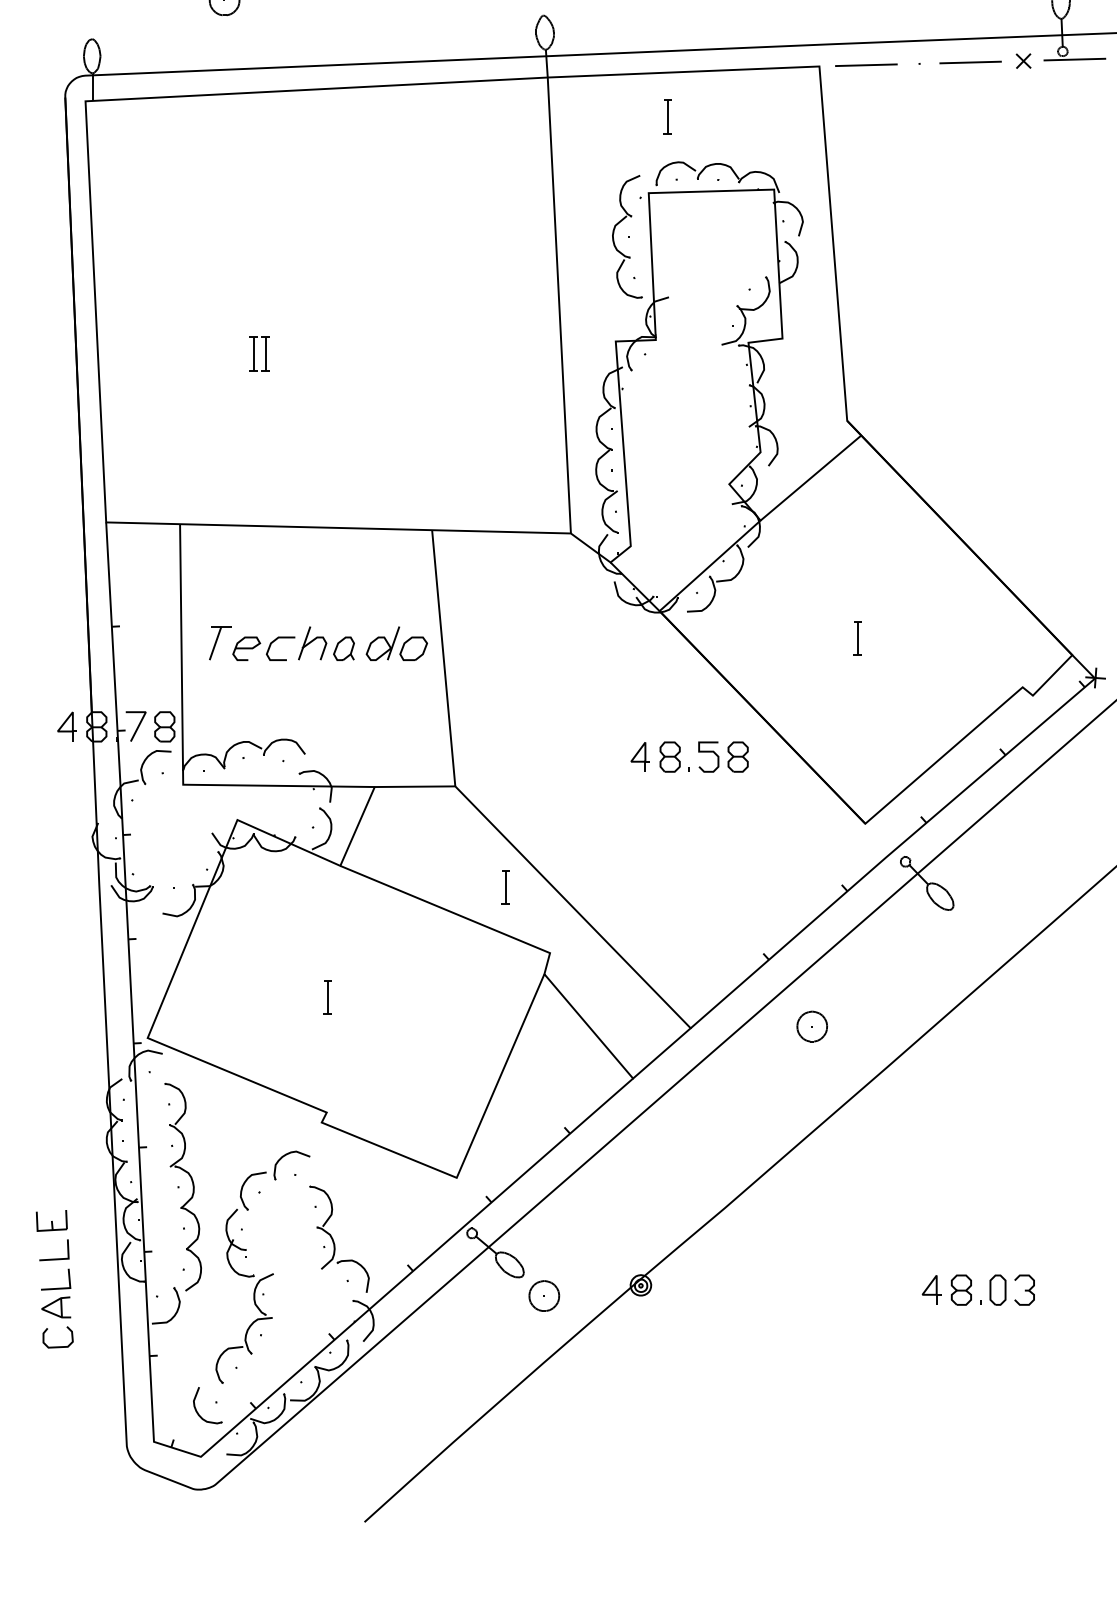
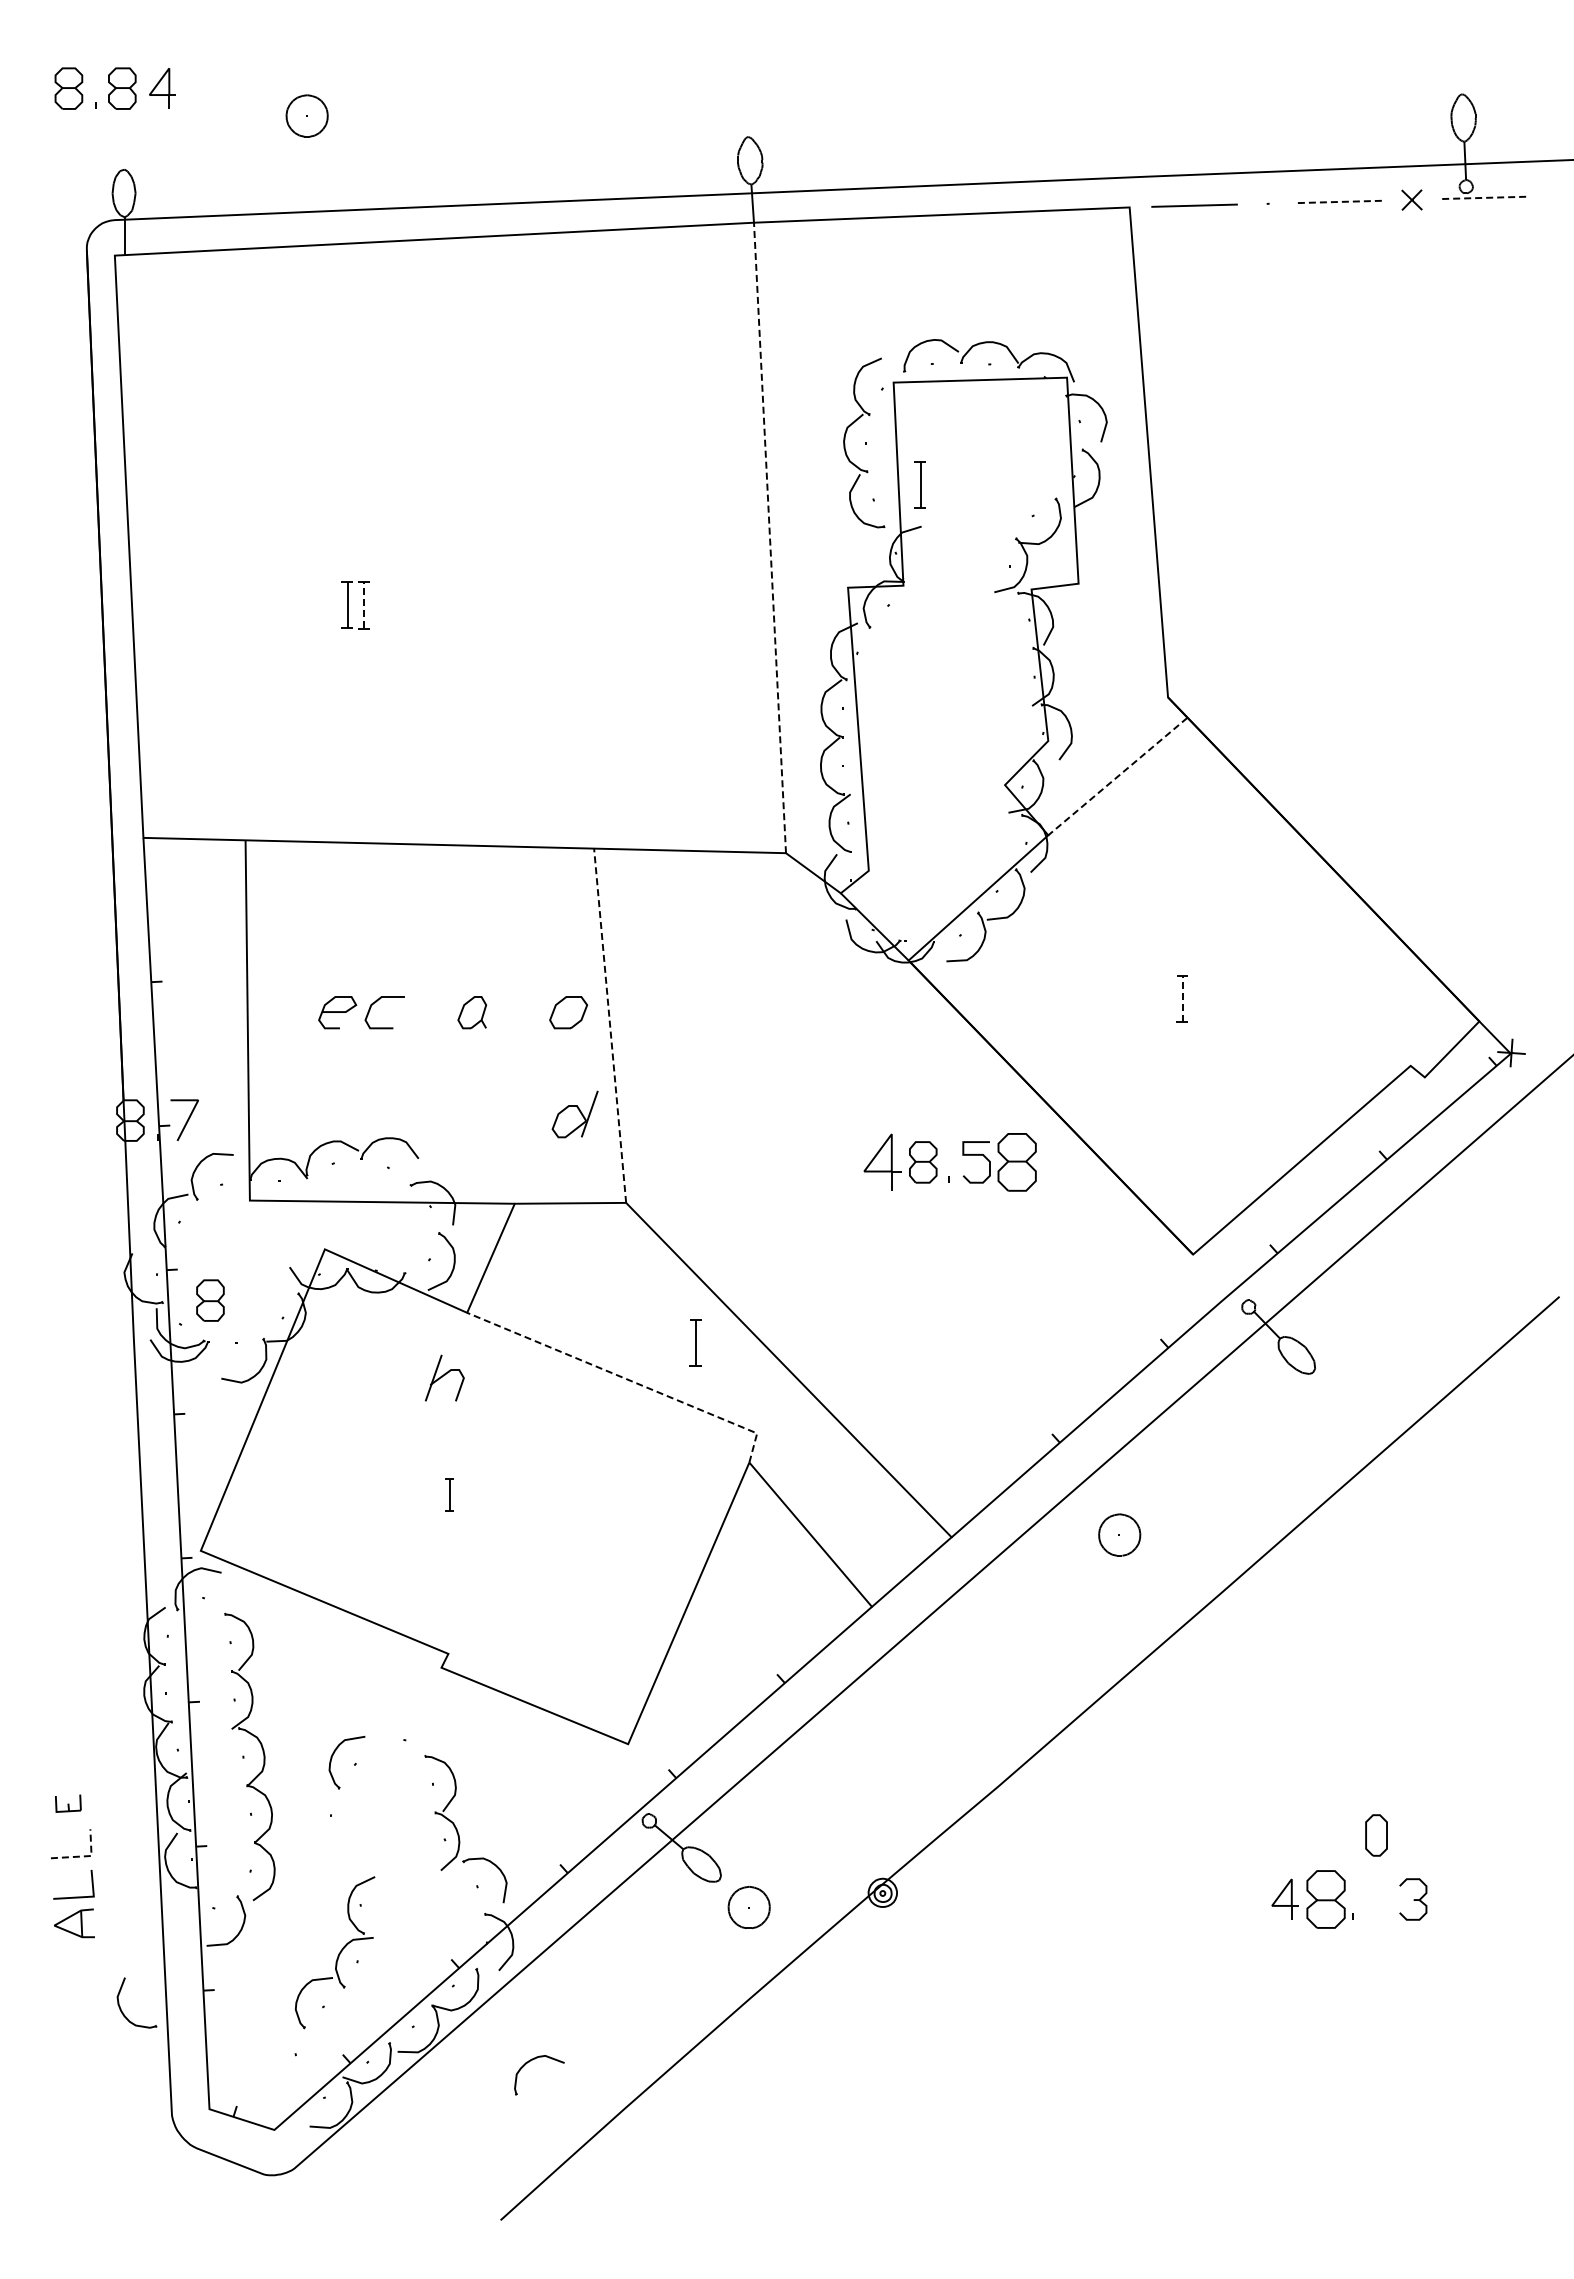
line: (1074, 59) -> (1482, 197), solid -> dashed
line: (970, 62) -> (1338, 201), solid -> dashed
part: (667, 116) -> (919, 484), moved
line: (559, 305) -> (770, 537), solid -> dashed
line: (265, 353) -> (363, 604), solid -> dashed
line: (810, 478) -> (1117, 776), solid -> dashed
line: (858, 638) -> (1183, 998), solid -> dashed
part: (220, 642) -> (301, 1004), removed
part: (312, 642) -> (444, 1377), moved
part: (382, 643) -> (574, 1114), moved
line: (443, 658) -> (610, 1025), solid -> dashed
part: (66, 726) -> (88, 1119), removed
part: (164, 726) -> (210, 1300), moved
part: (639, 756) -> (881, 1161), size x1.4
part: (738, 757) -> (1017, 1162), size x1.4
line: (455, 914) -> (626, 1379), solid -> dashed
part: (326, 997) -> (448, 1494), size x0.7
part: (284, 1156) -> (529, 2062), moved
part: (52, 1220) -> (68, 1803), size x0.6
part: (240, 1243) -> (328, 1834), removed
line: (64, 1259) -> (85, 1856), solid -> dashed
part: (961, 1290) -> (1325, 1899), size x1.4
part: (997, 1290) -> (1376, 1835), moved
curve: (57, 1346) -> (76, 1977), removed
part: (196, 1409) -> (121, 2008), moved

